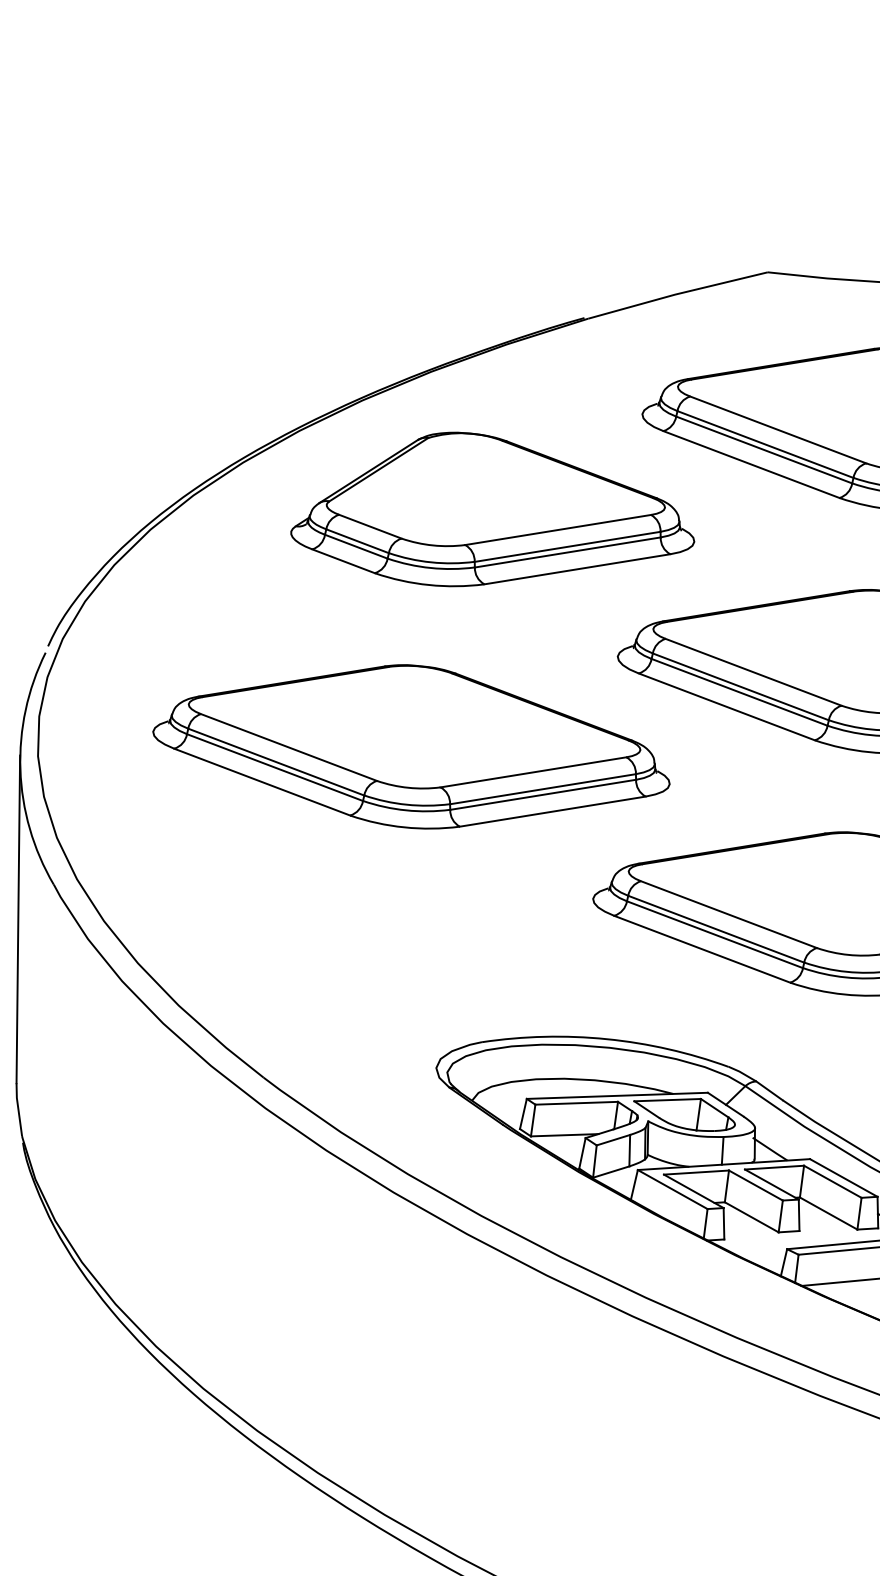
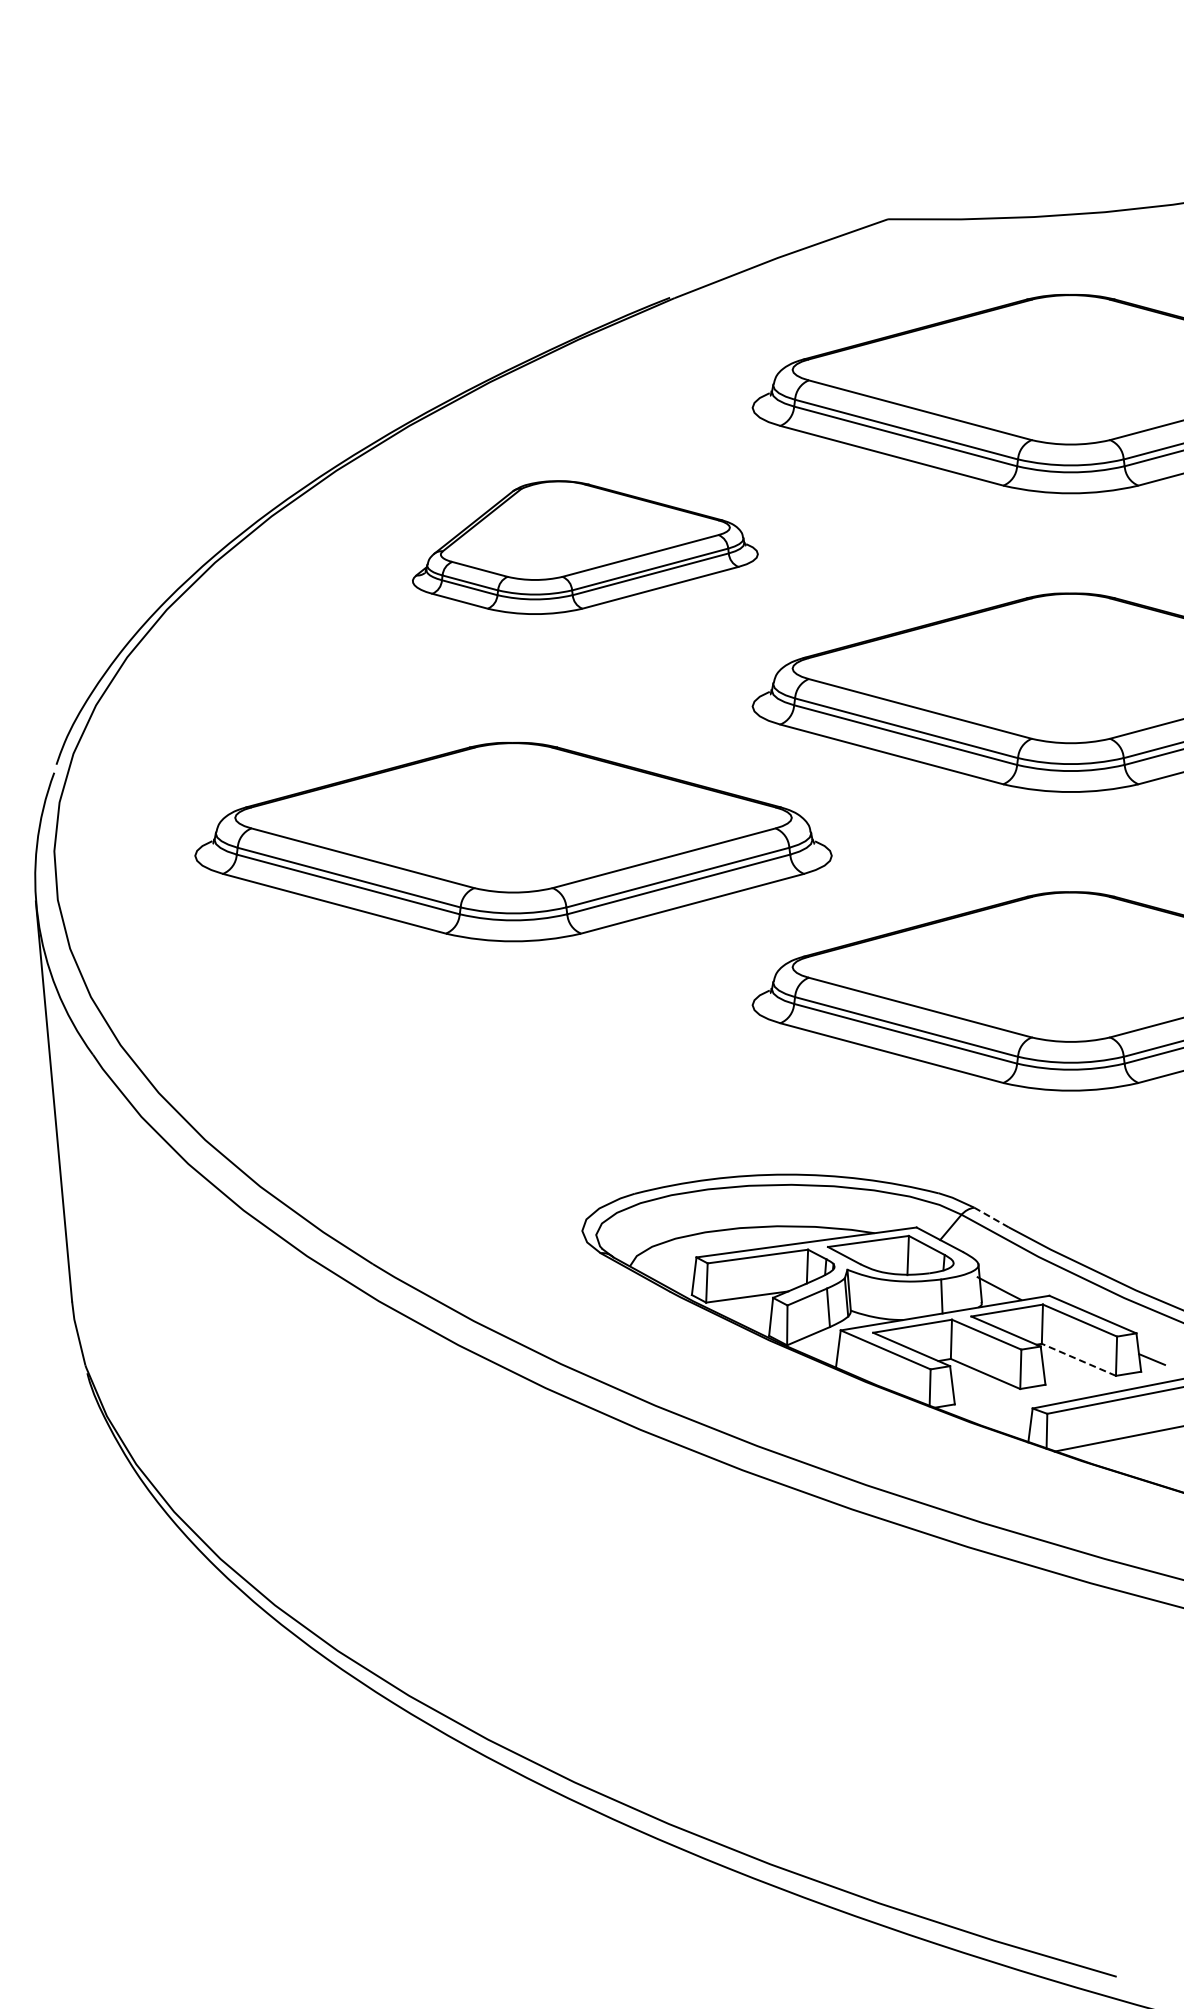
part: (495, 513) -> (585, 547), size x0.7
line: (769, 1090) -> (991, 1217), solid -> dashed
line: (828, 1213) -> (1078, 1359), solid -> dashed

